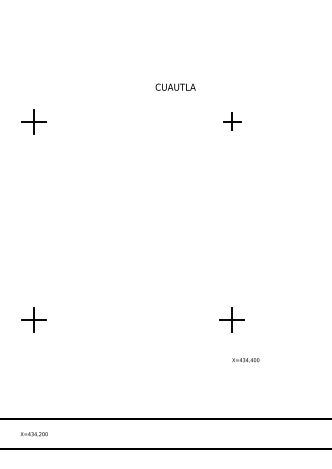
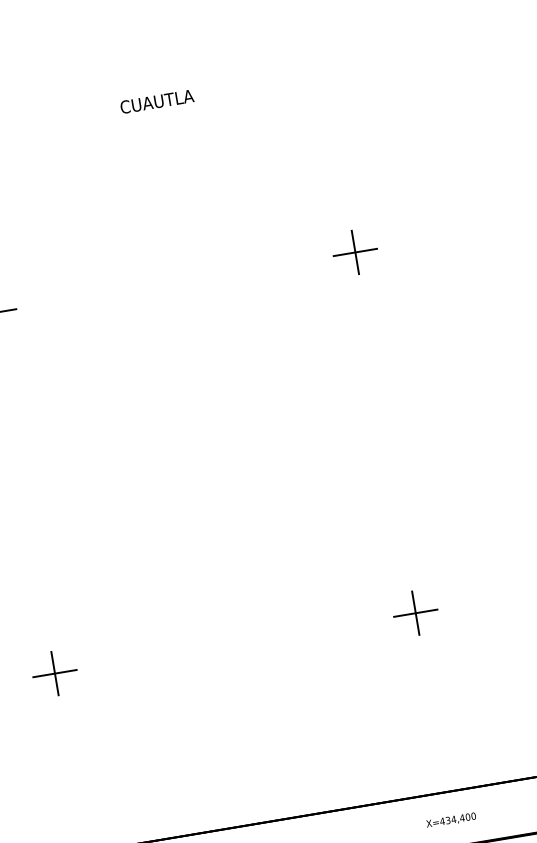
text: (175, 86) -> (156, 100), moved
part: (231, 121) -> (353, 252), size x1.43
text: (245, 360) -> (450, 820), moved

